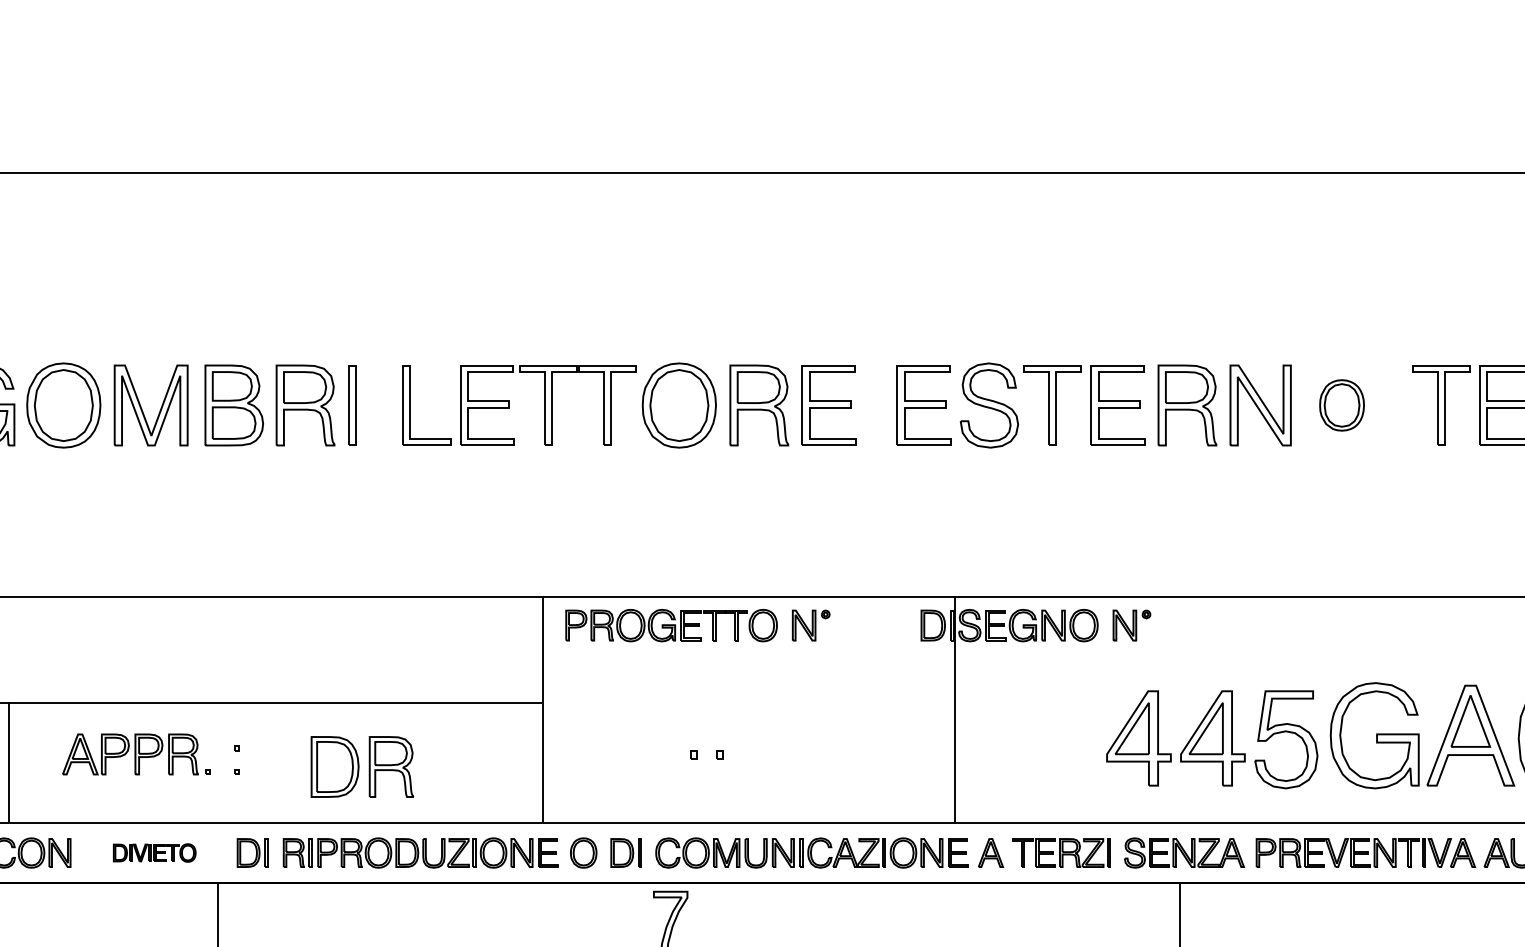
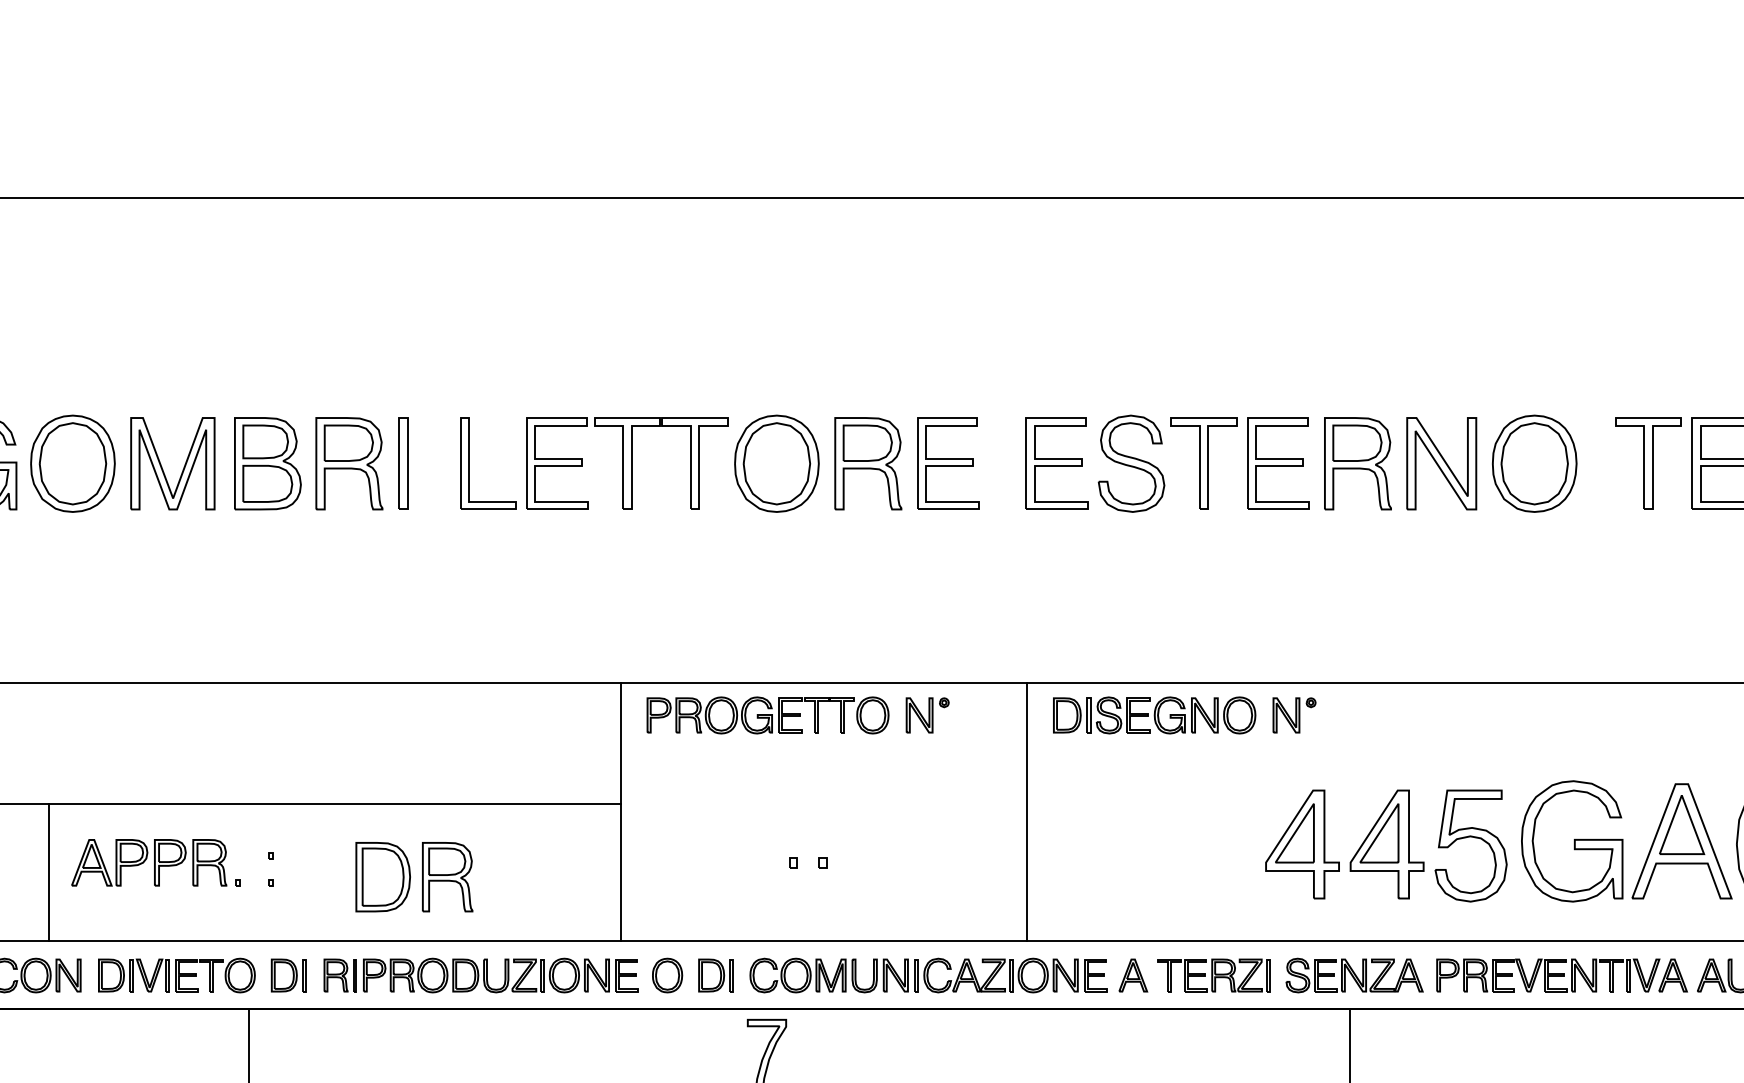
part: (1341, 405) -> (1534, 463), size x1.67
line: (955, 709) -> (1027, 811), moved
line: (9, 762) -> (49, 871), moved
part: (154, 852) -> (176, 975), size x1.67

